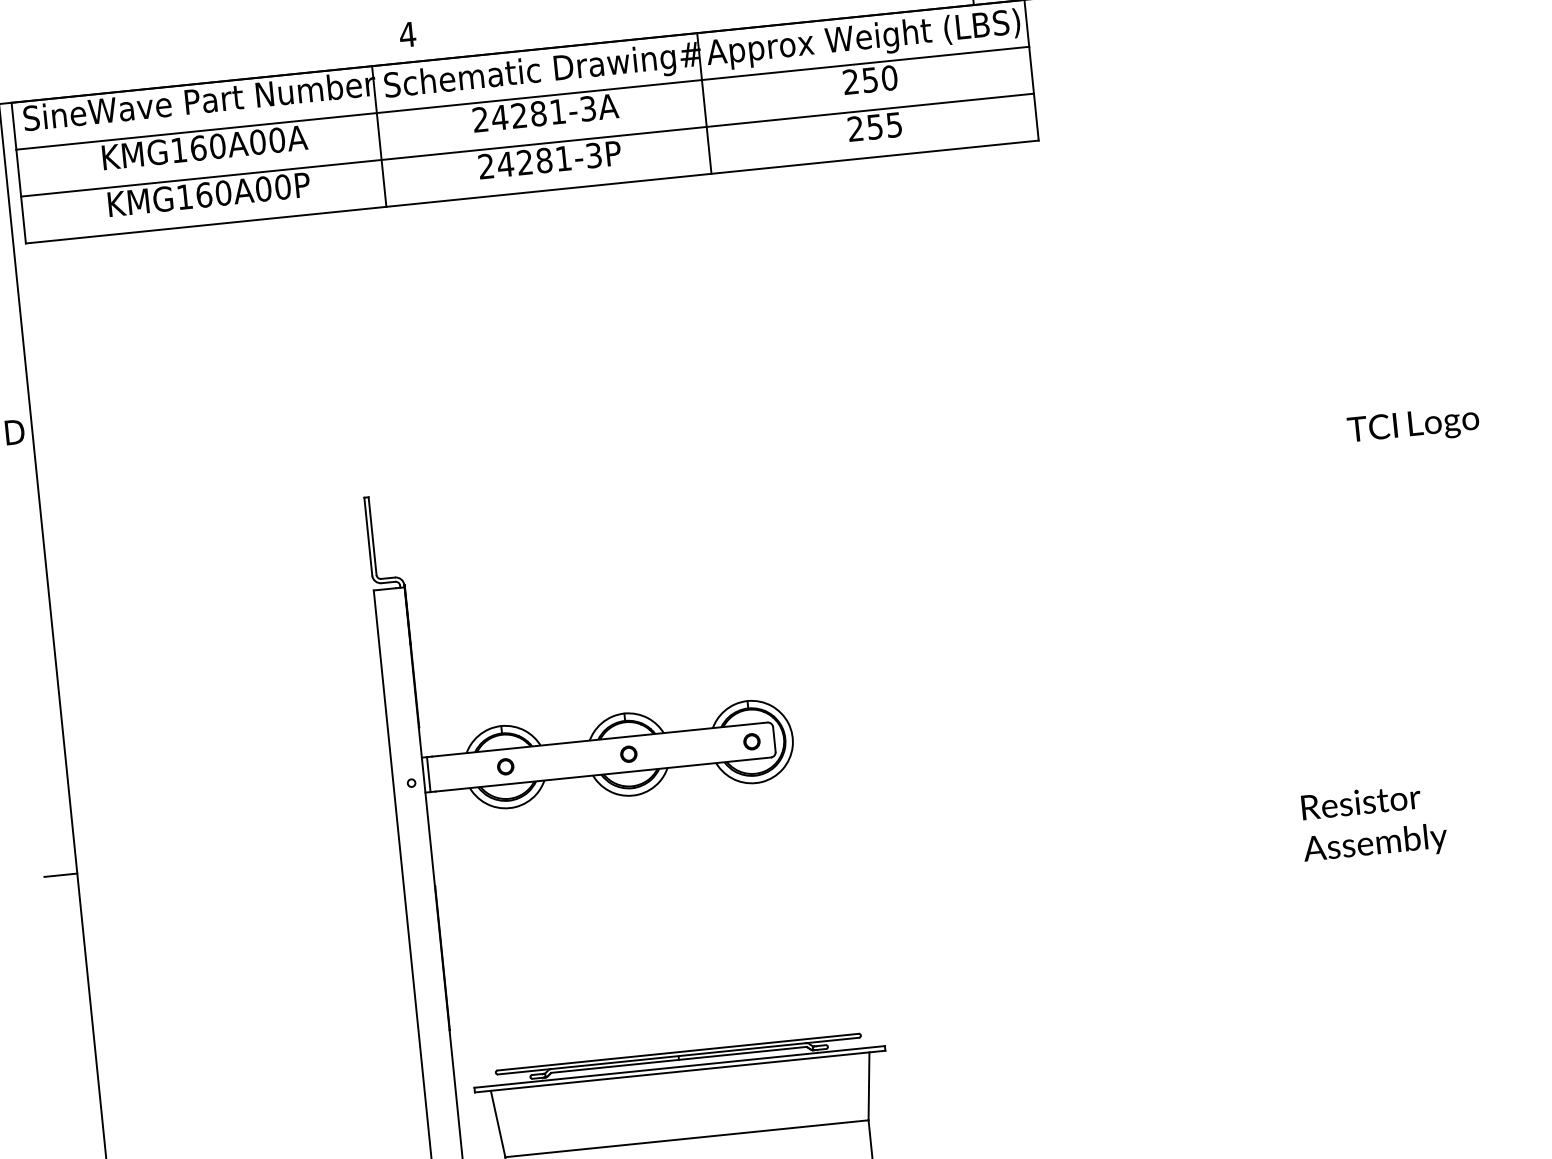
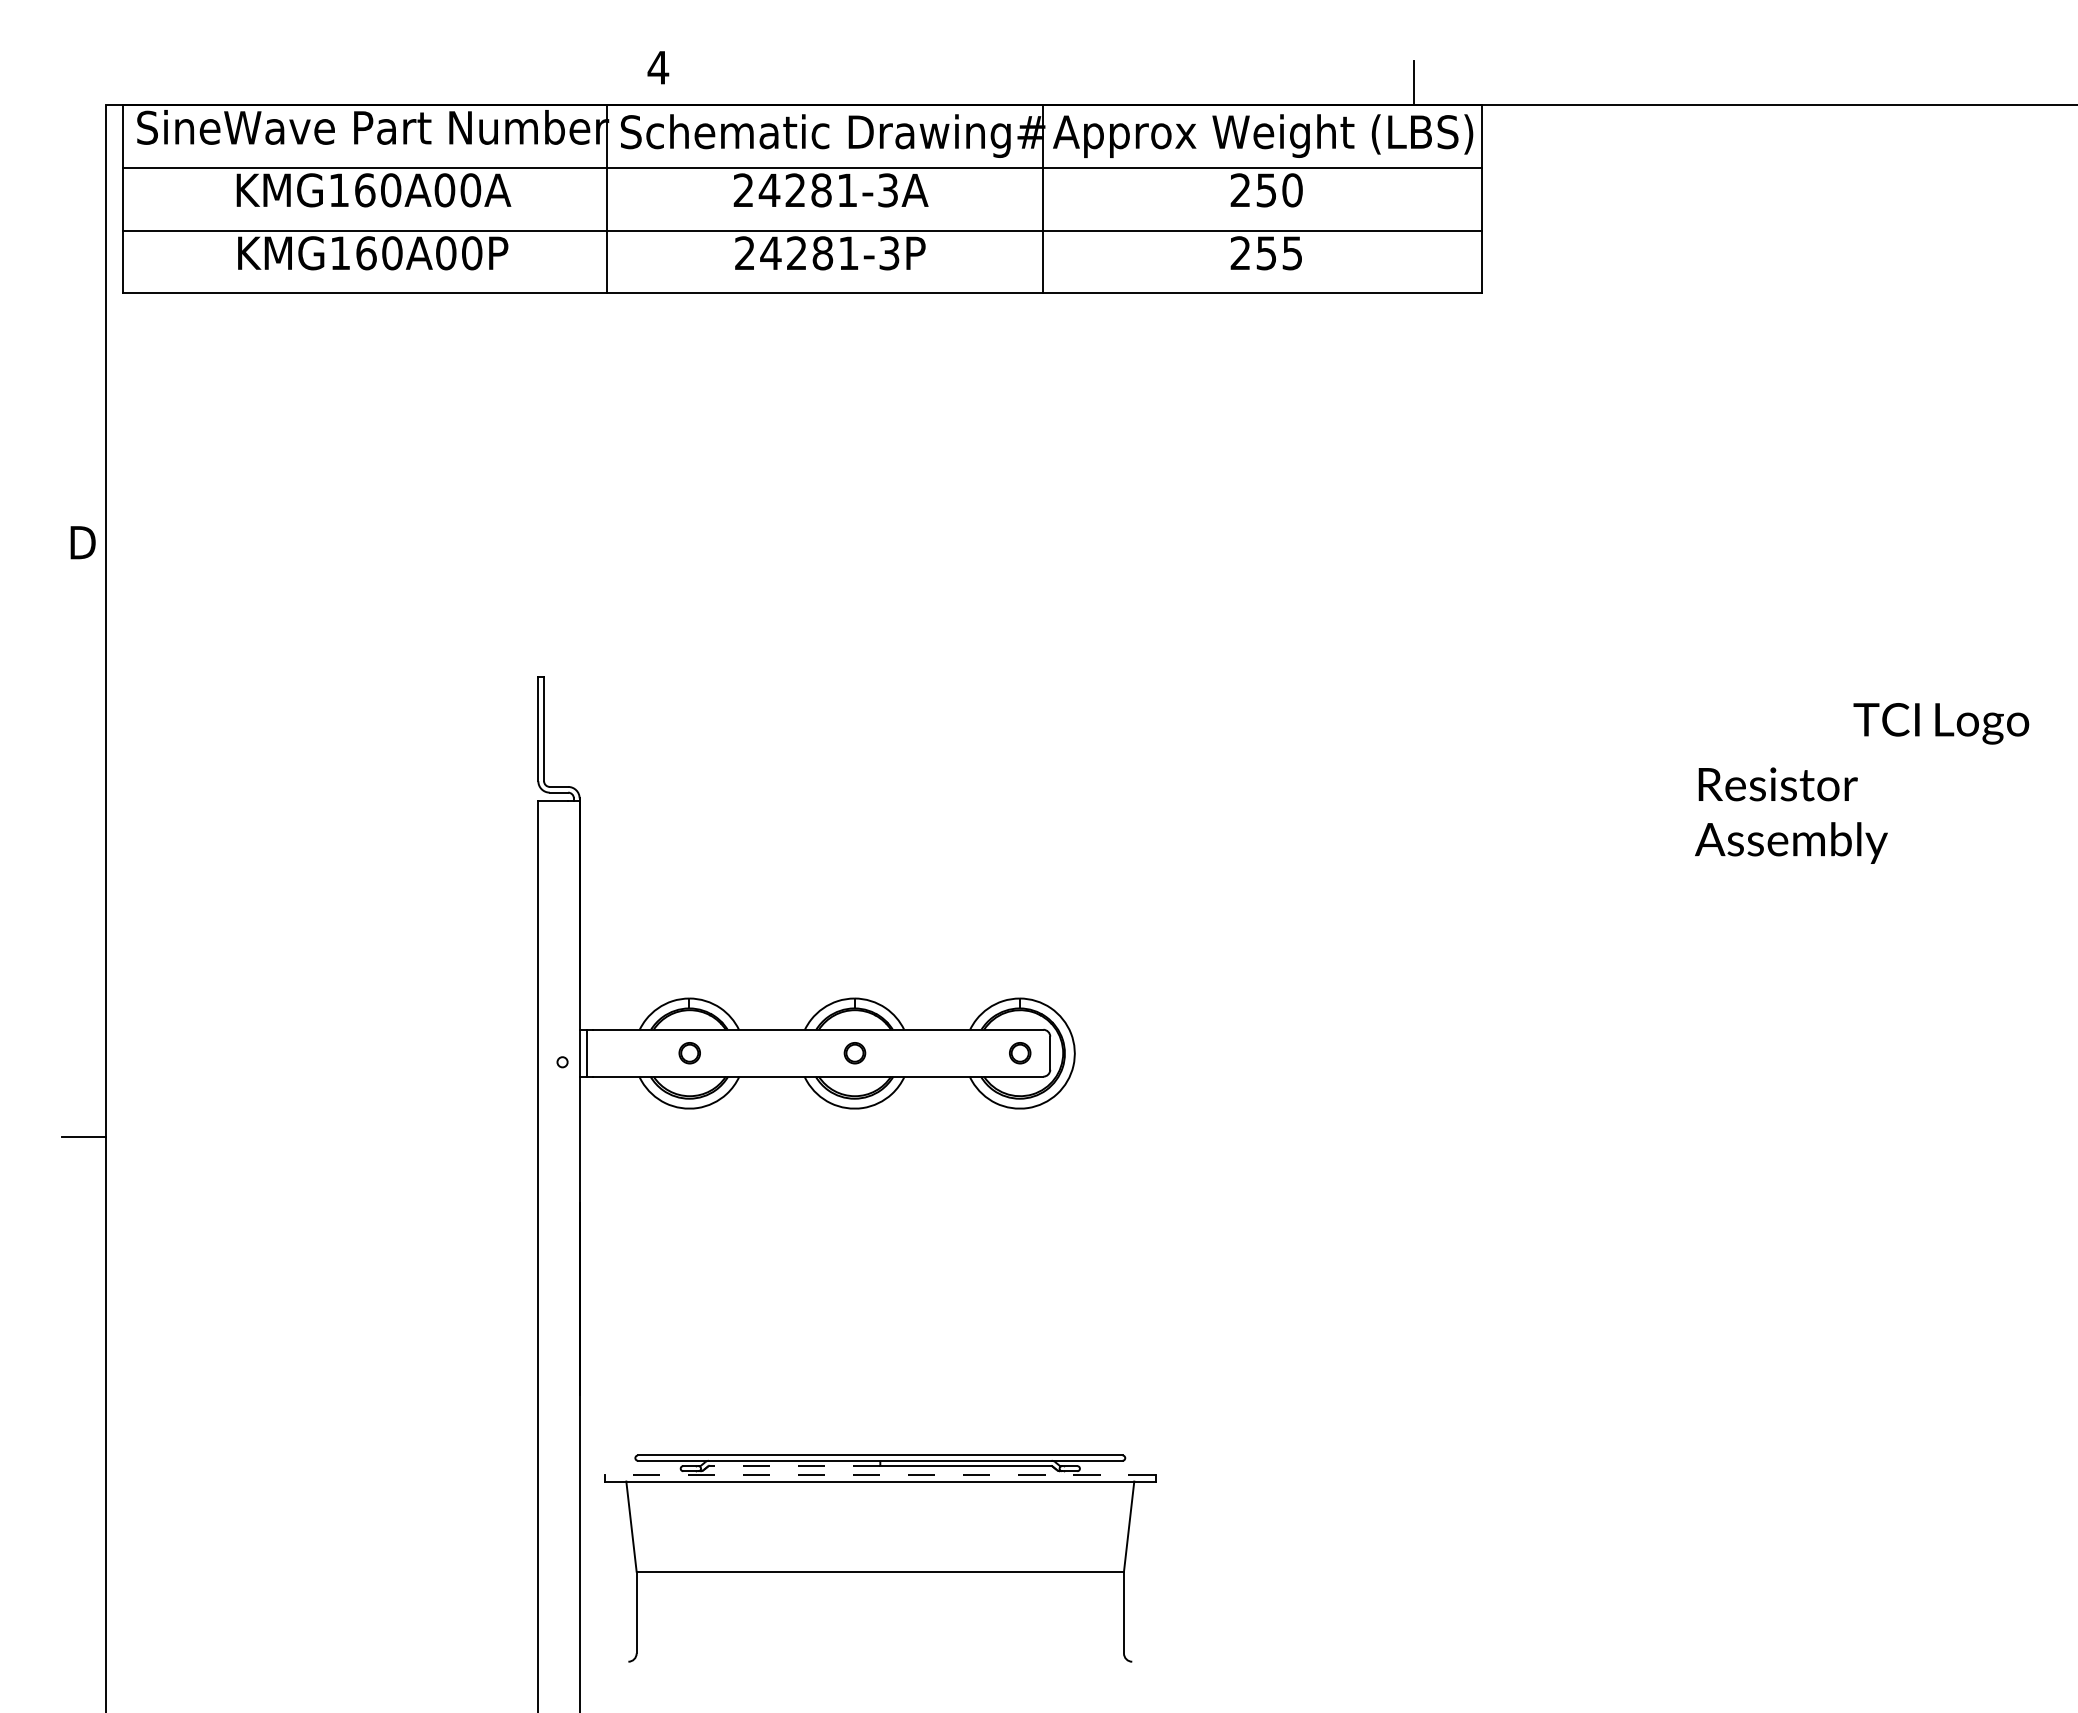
text: (1373, 824) -> (1791, 815), moved
line: (614, 1066) -> (794, 1465), solid -> dashed
line: (679, 1067) -> (879, 1475), solid -> dashed

